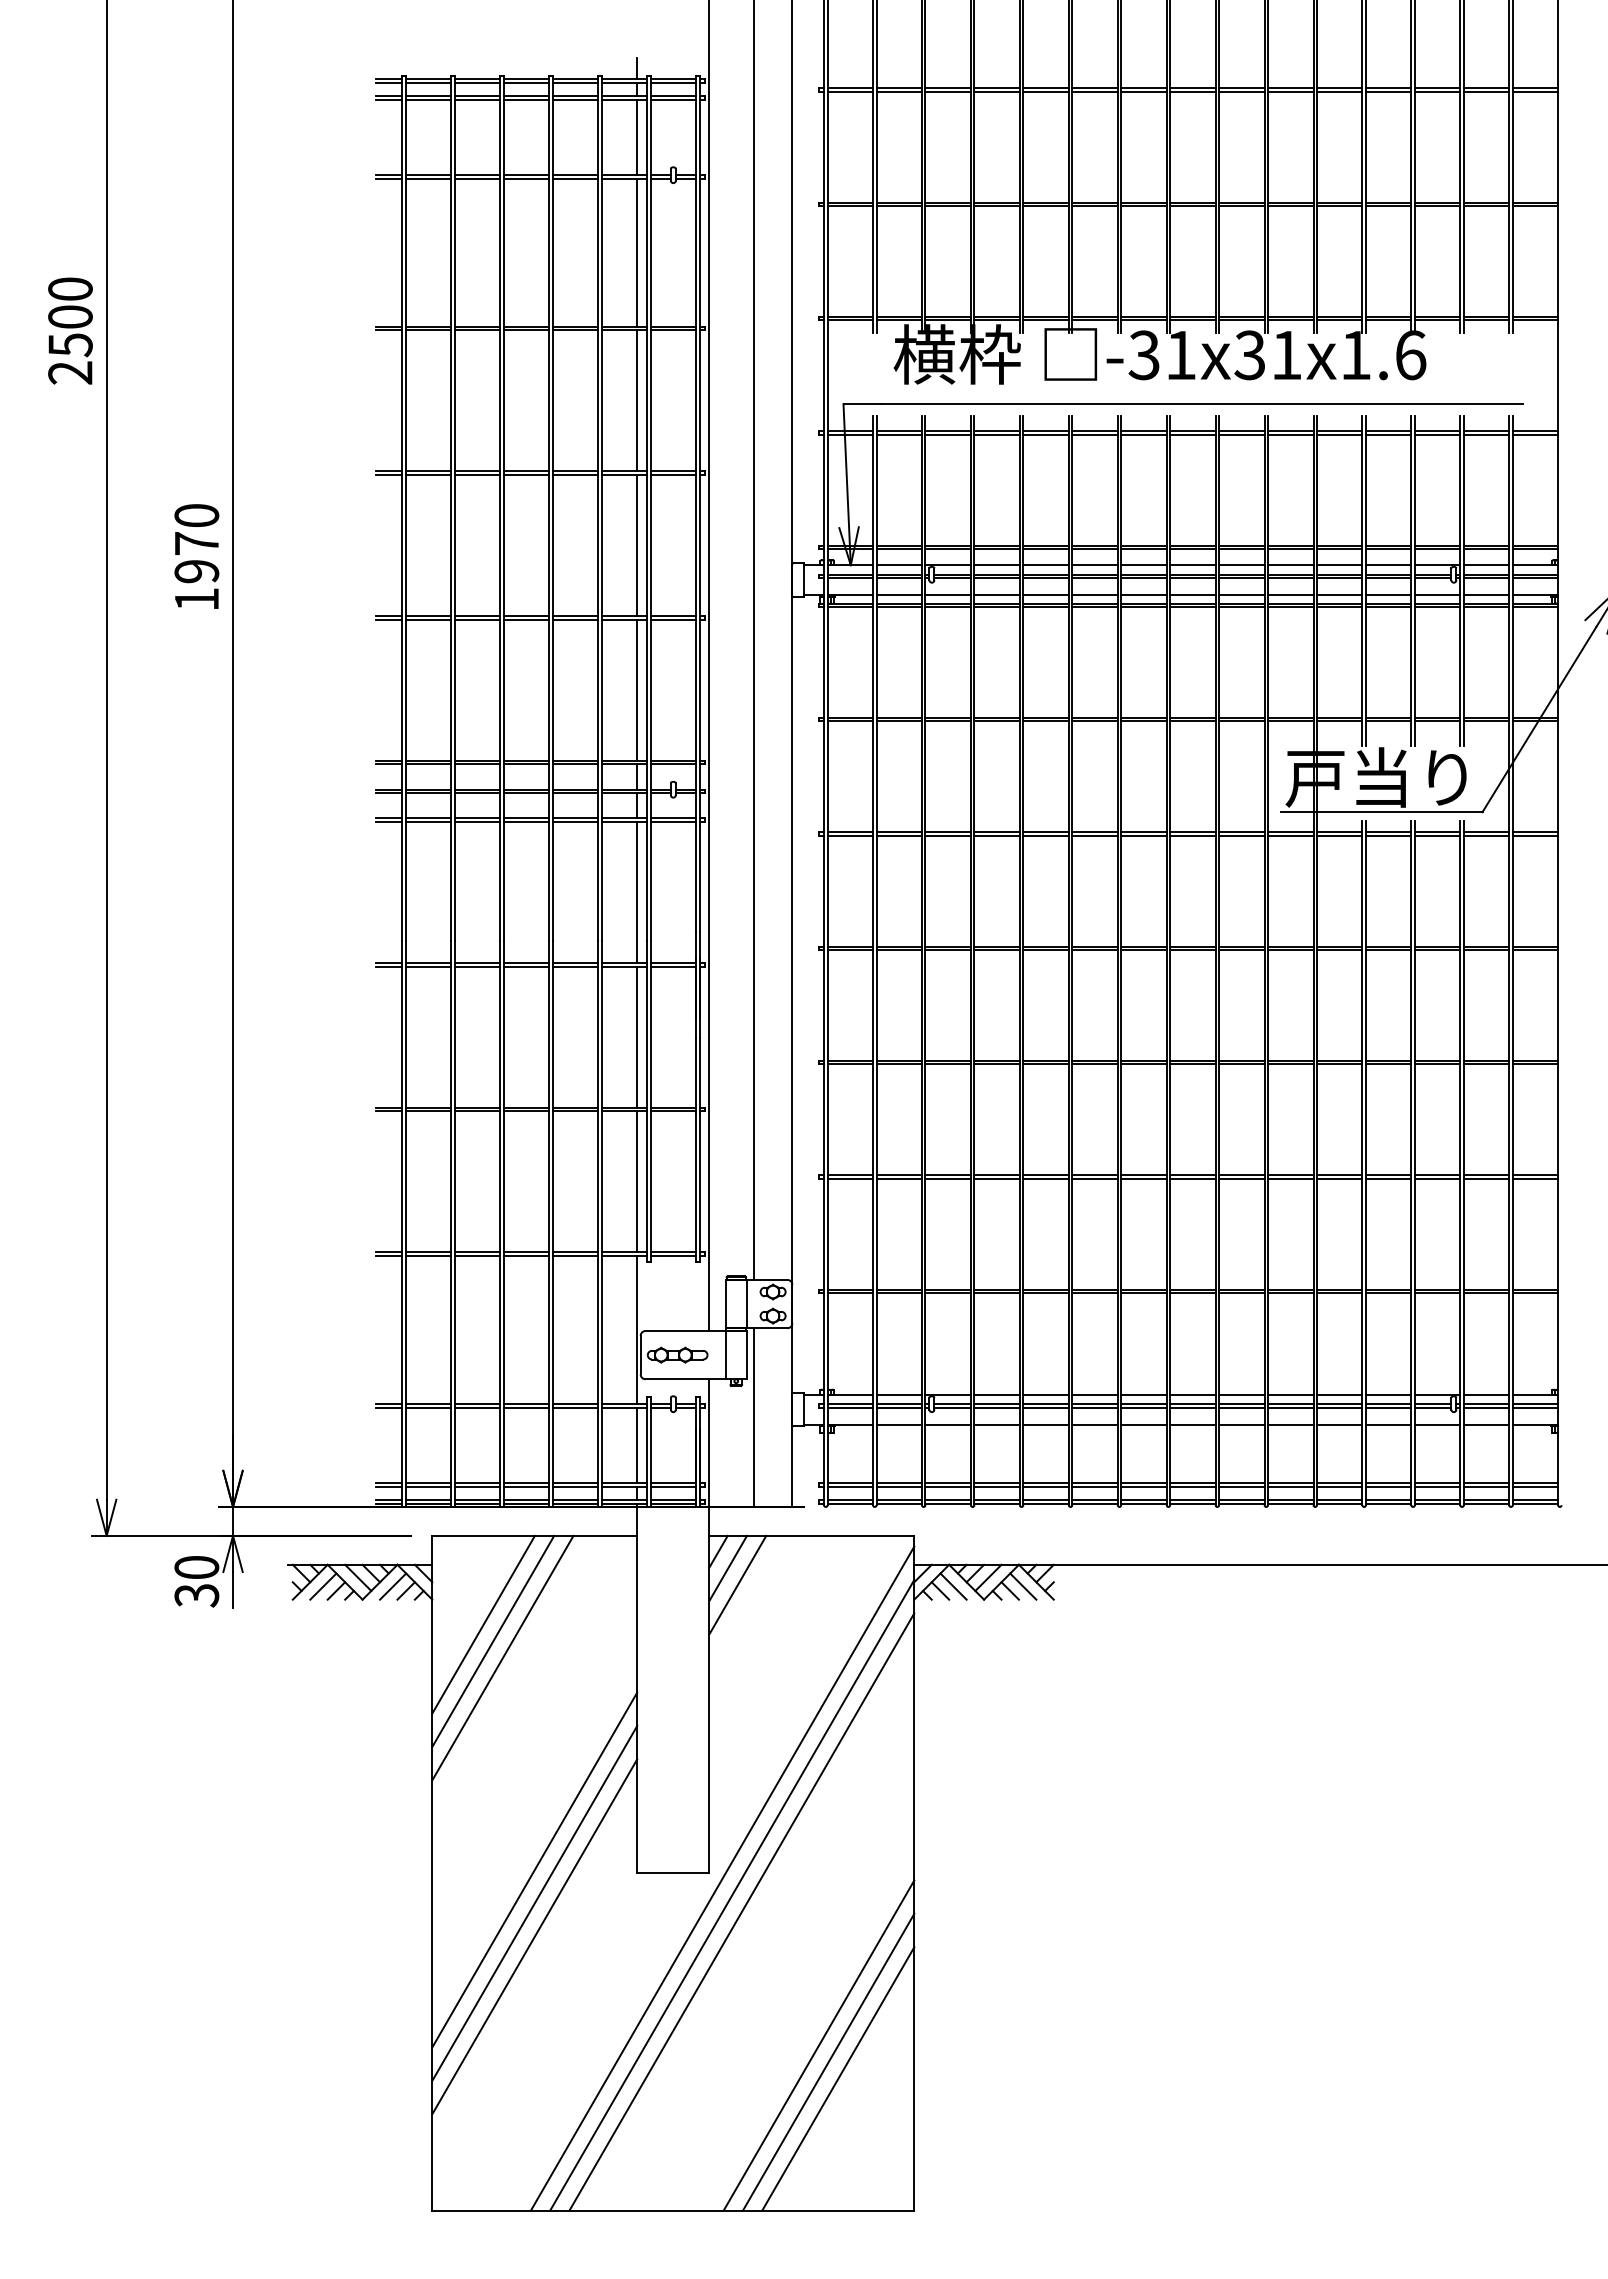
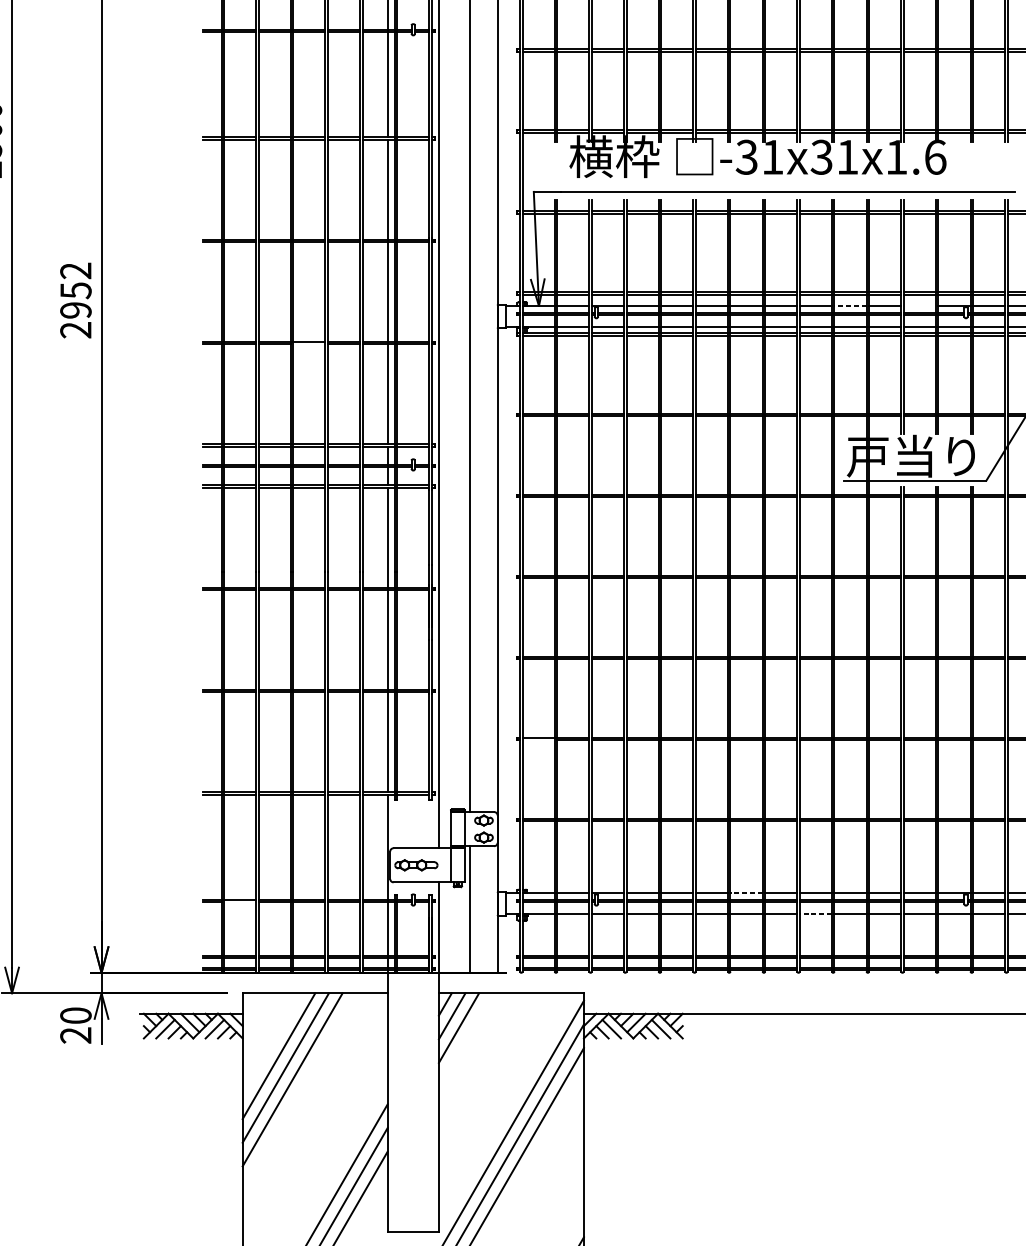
text: (196, 557) -> (75, 300), 1970 -> 2952
line: (1290, 565) -> (850, 306), solid -> dashed
line: (1388, 565) -> (919, 306), removed
line: (526, 619) -> (309, 344), removed
line: (850, 1178) -> (538, 740), removed
line: (1143, 1394) -> (746, 893), solid -> dashed
line: (428, 1407) -> (239, 902), removed
line: (1241, 1424) -> (815, 914), solid -> dashed
text: (197, 1595) -> (76, 1035), 30 -> 20

